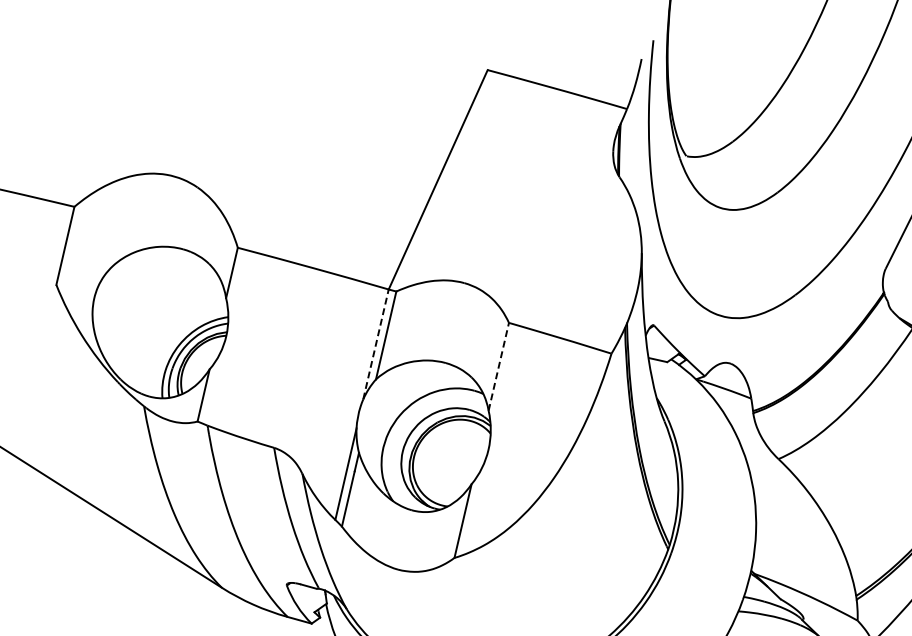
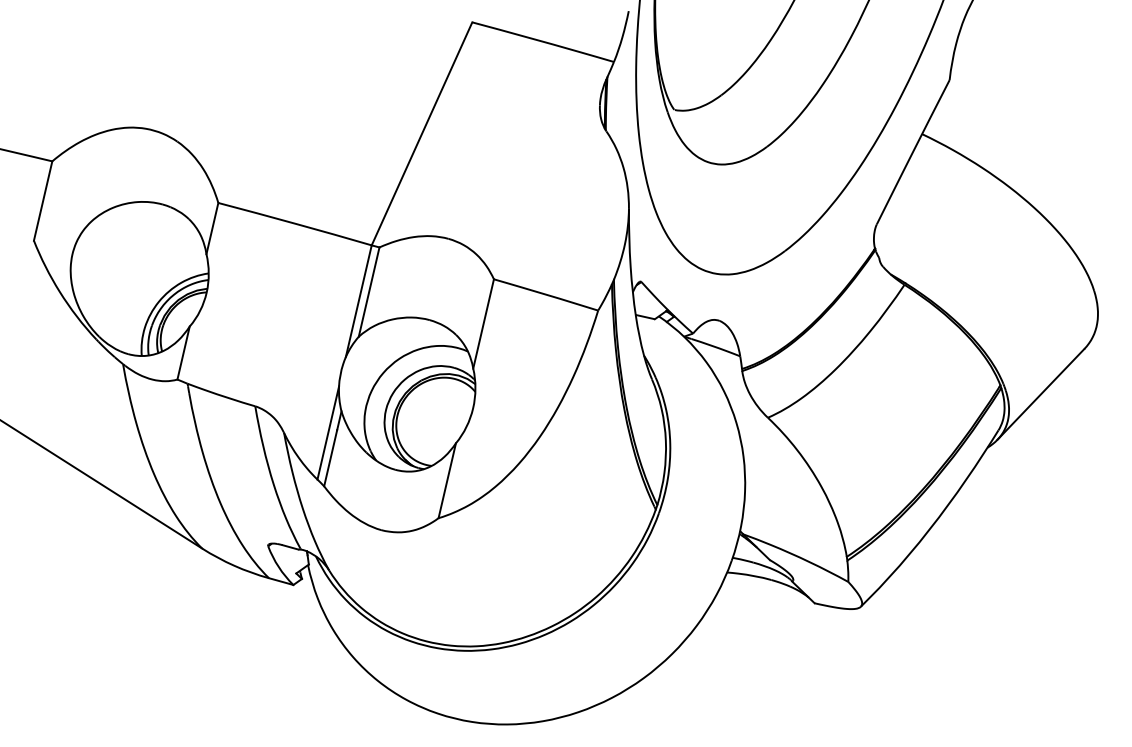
line: (375, 343) -> (358, 300), dashed -> solid
line: (498, 366) -> (483, 323), dashed -> solid

